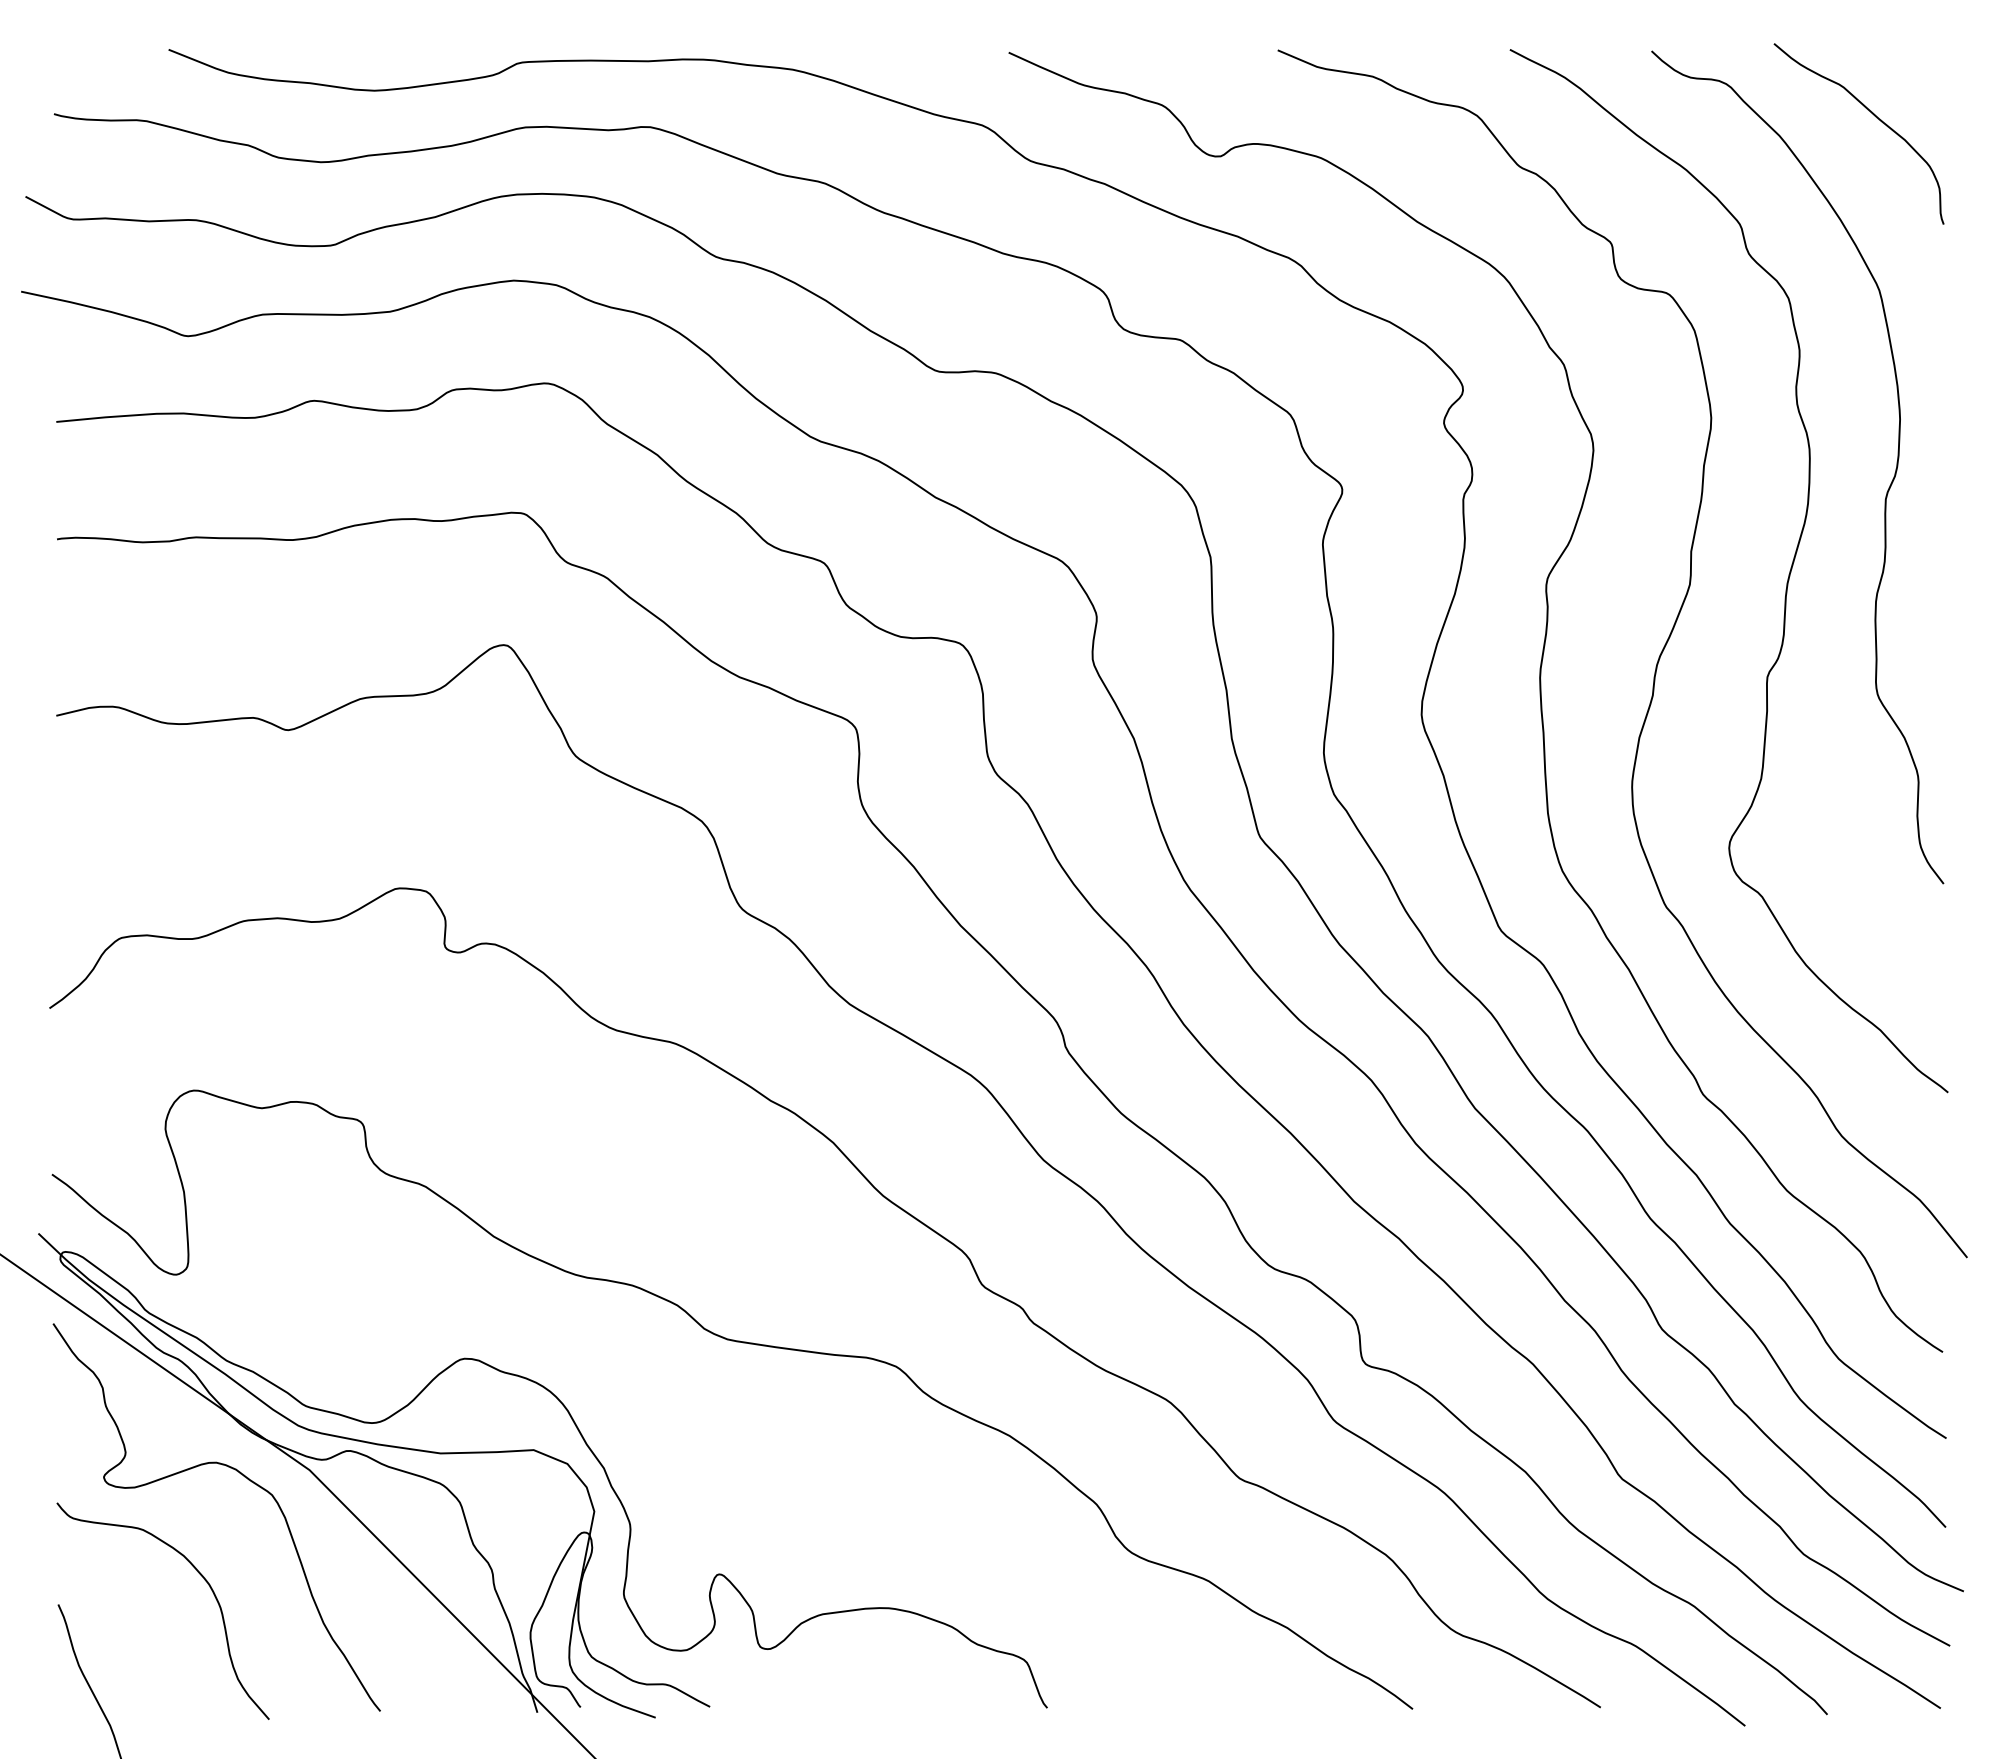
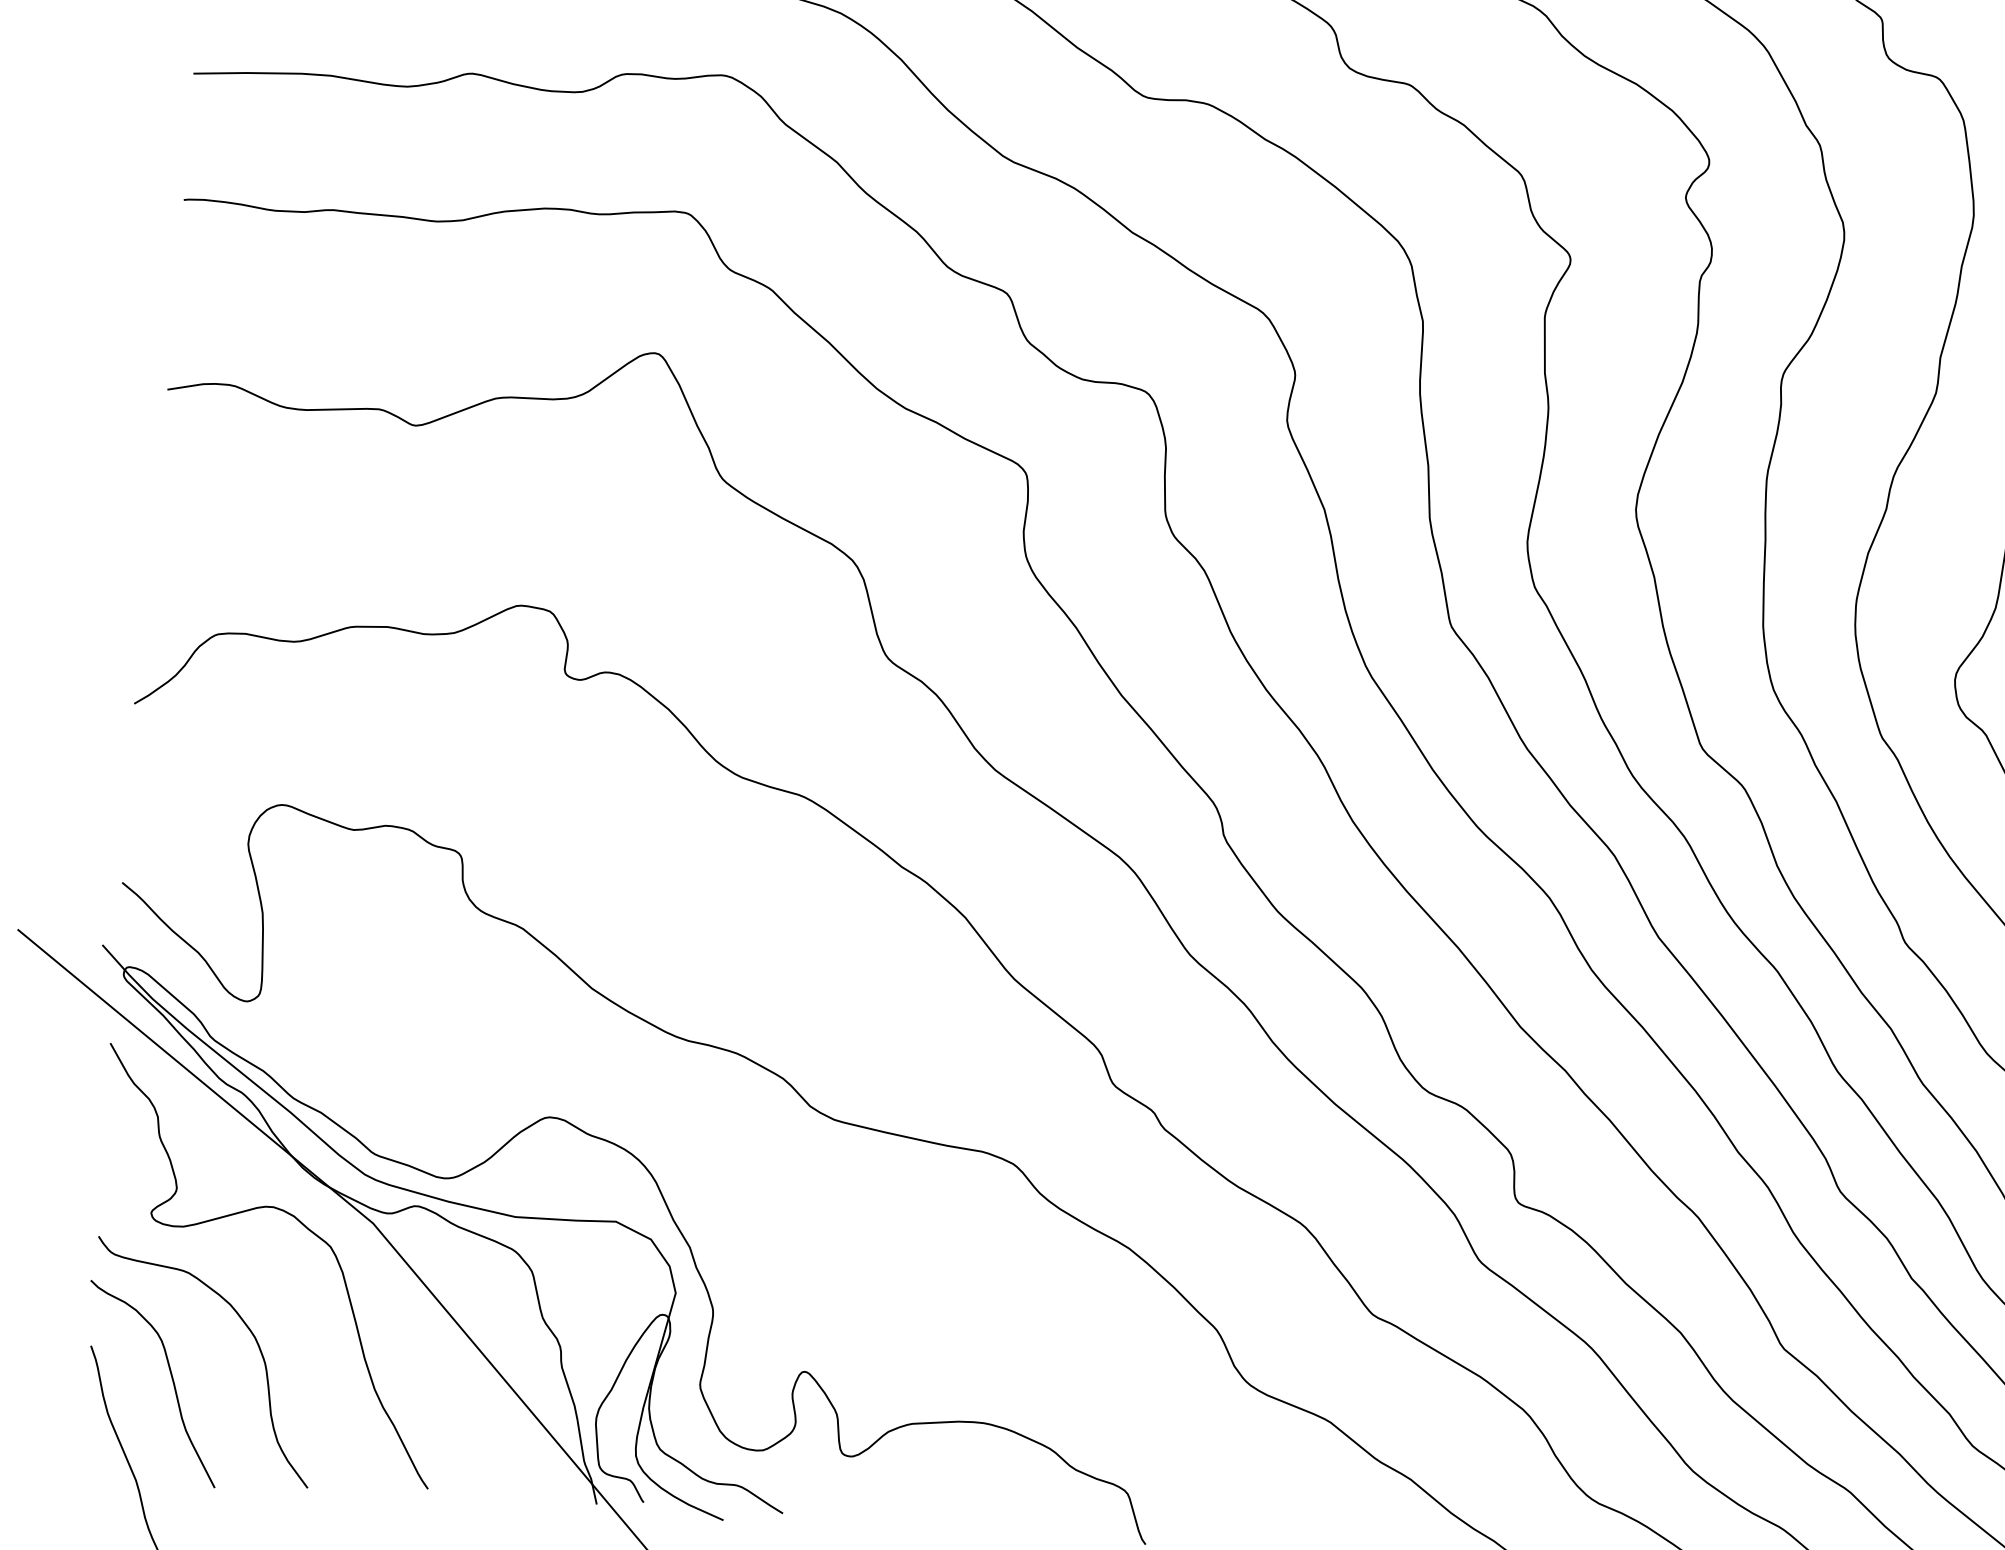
curve: (134, 1627) -> (170, 1377), added

